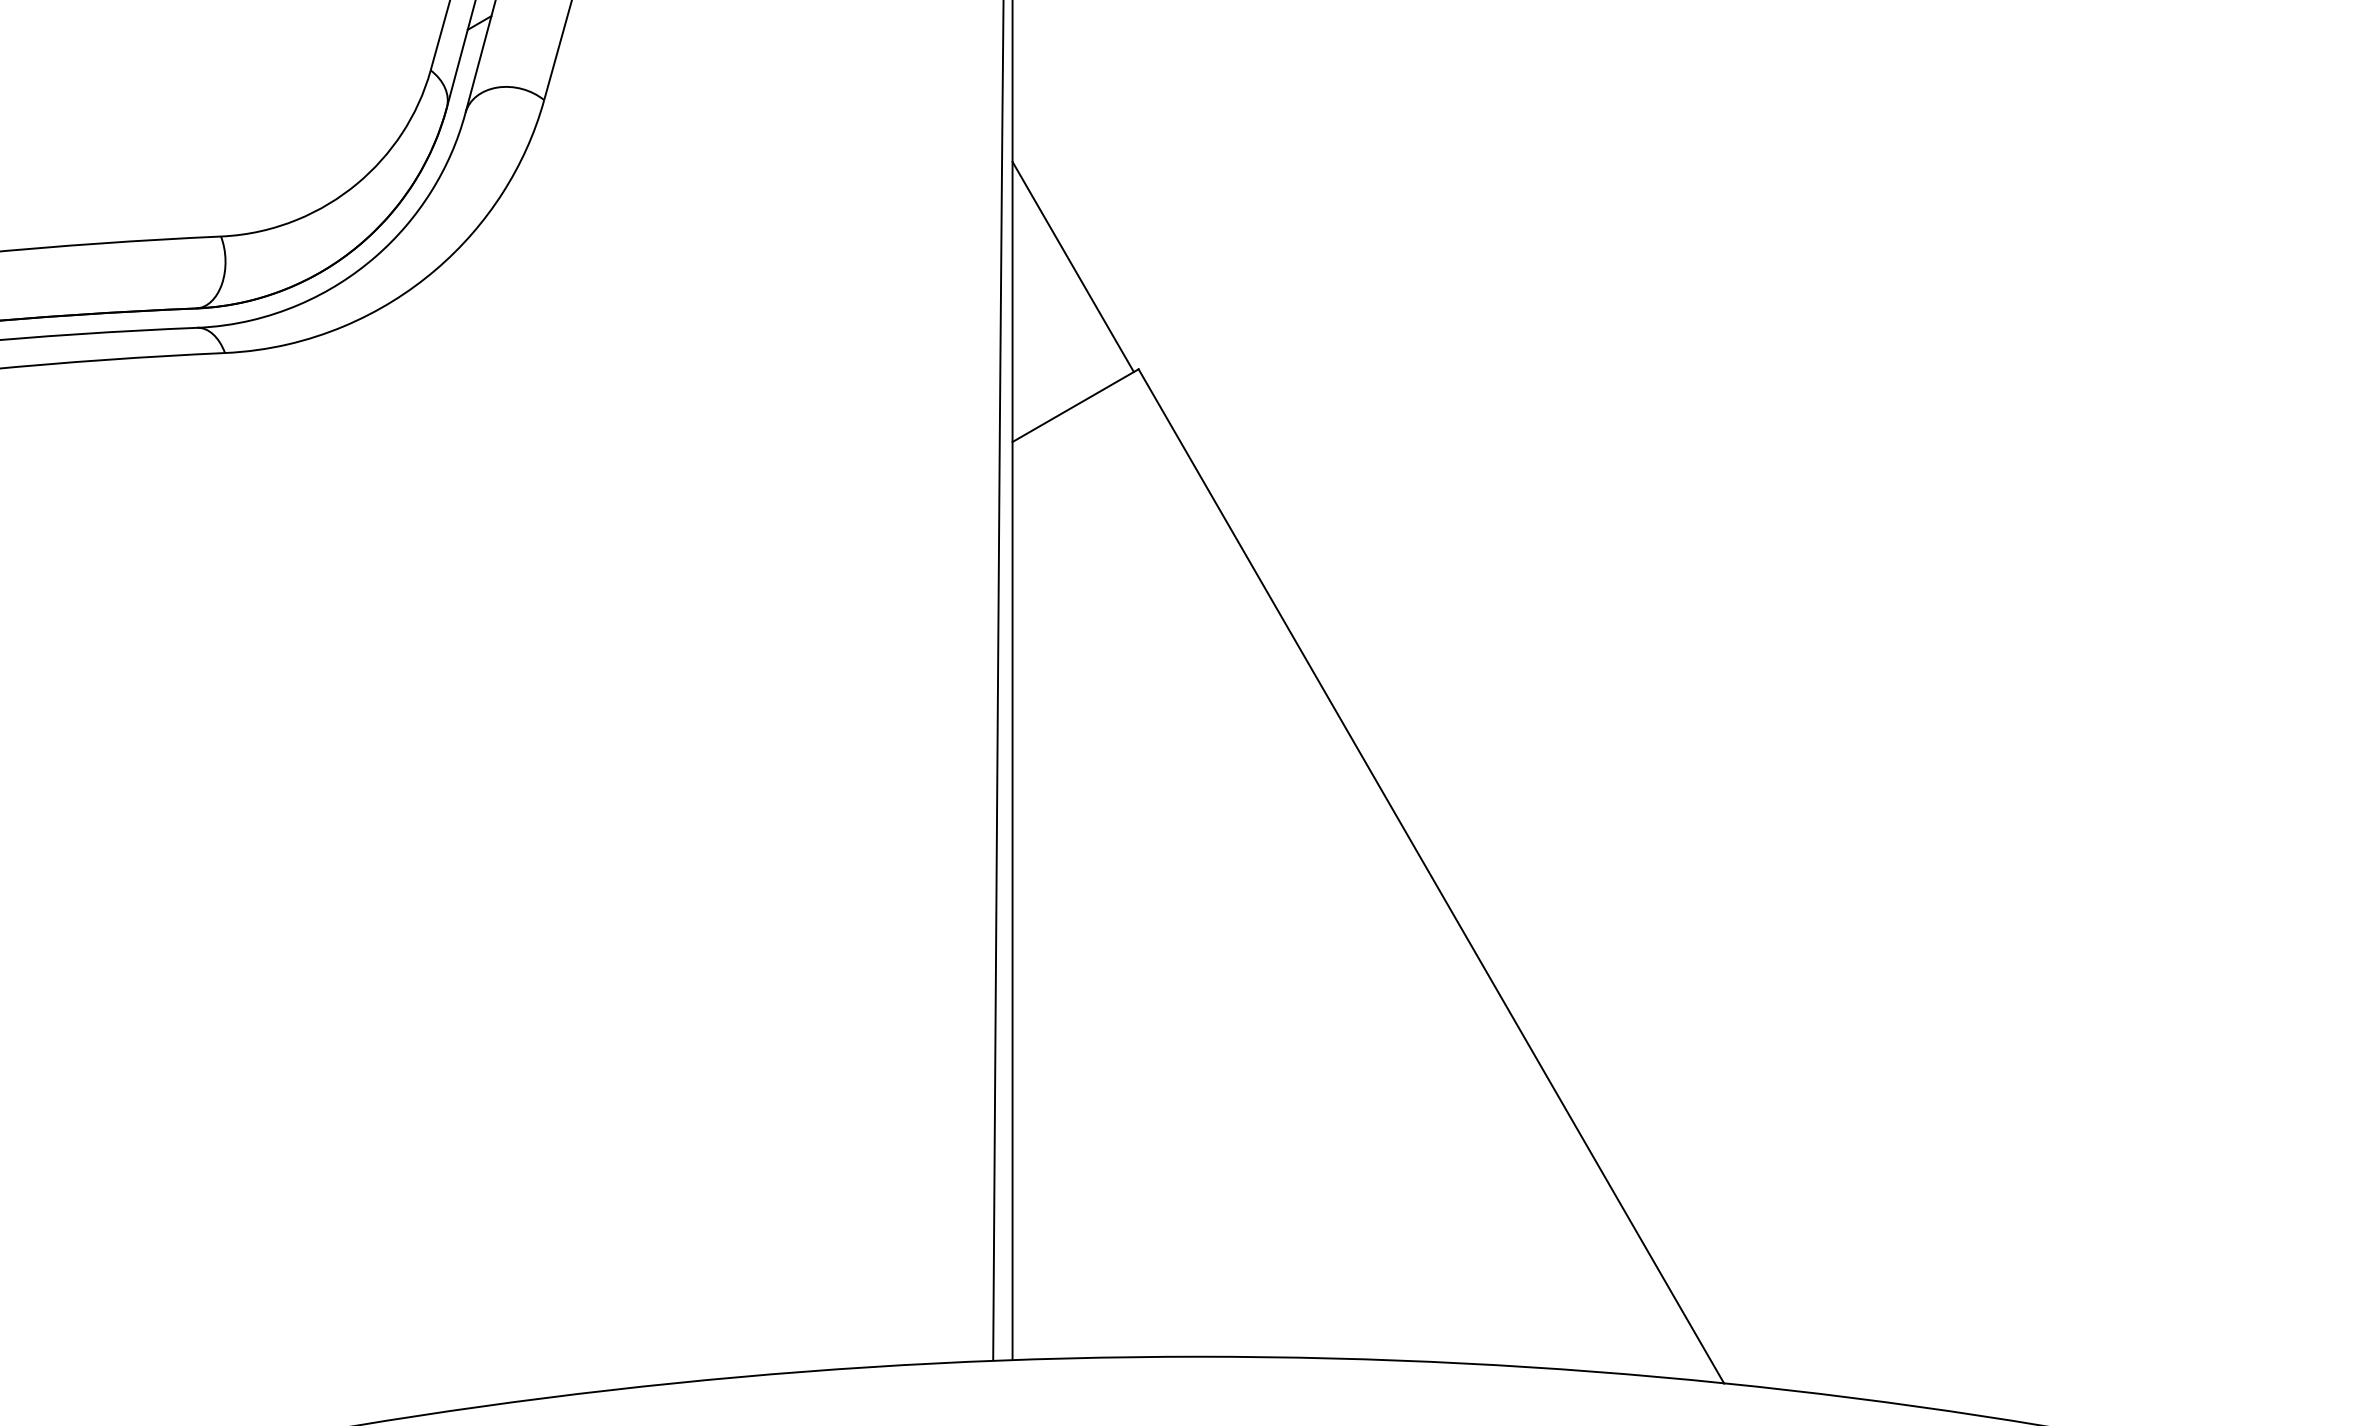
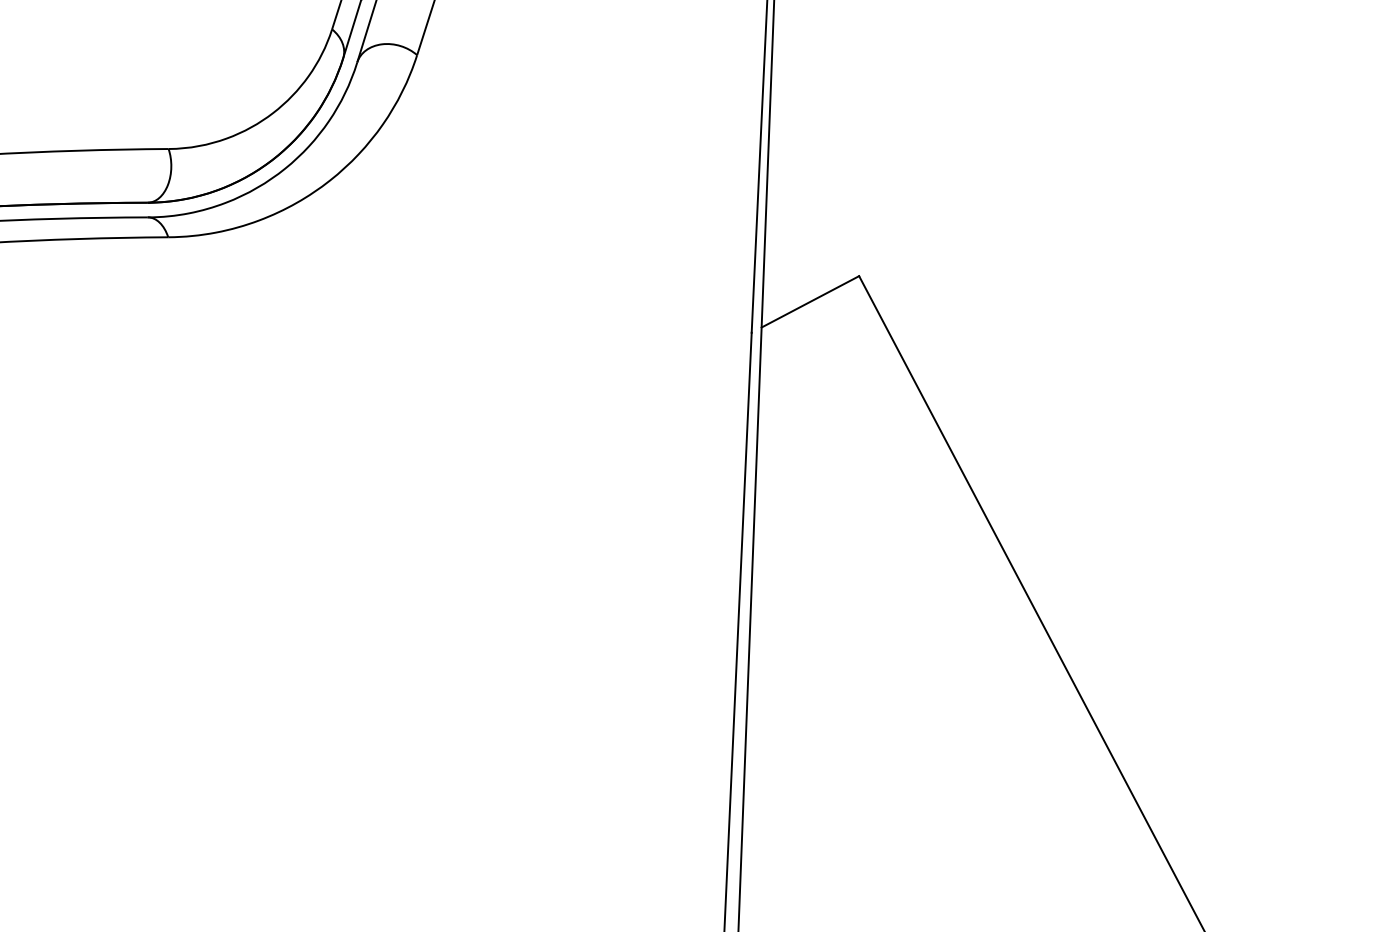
line: (1072, 266) -> (812, 196), removed

